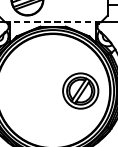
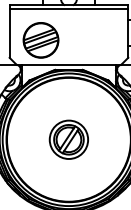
line: (52, 21) -> (68, 64), dashed -> solid
part: (80, 90) -> (68, 139), moved

